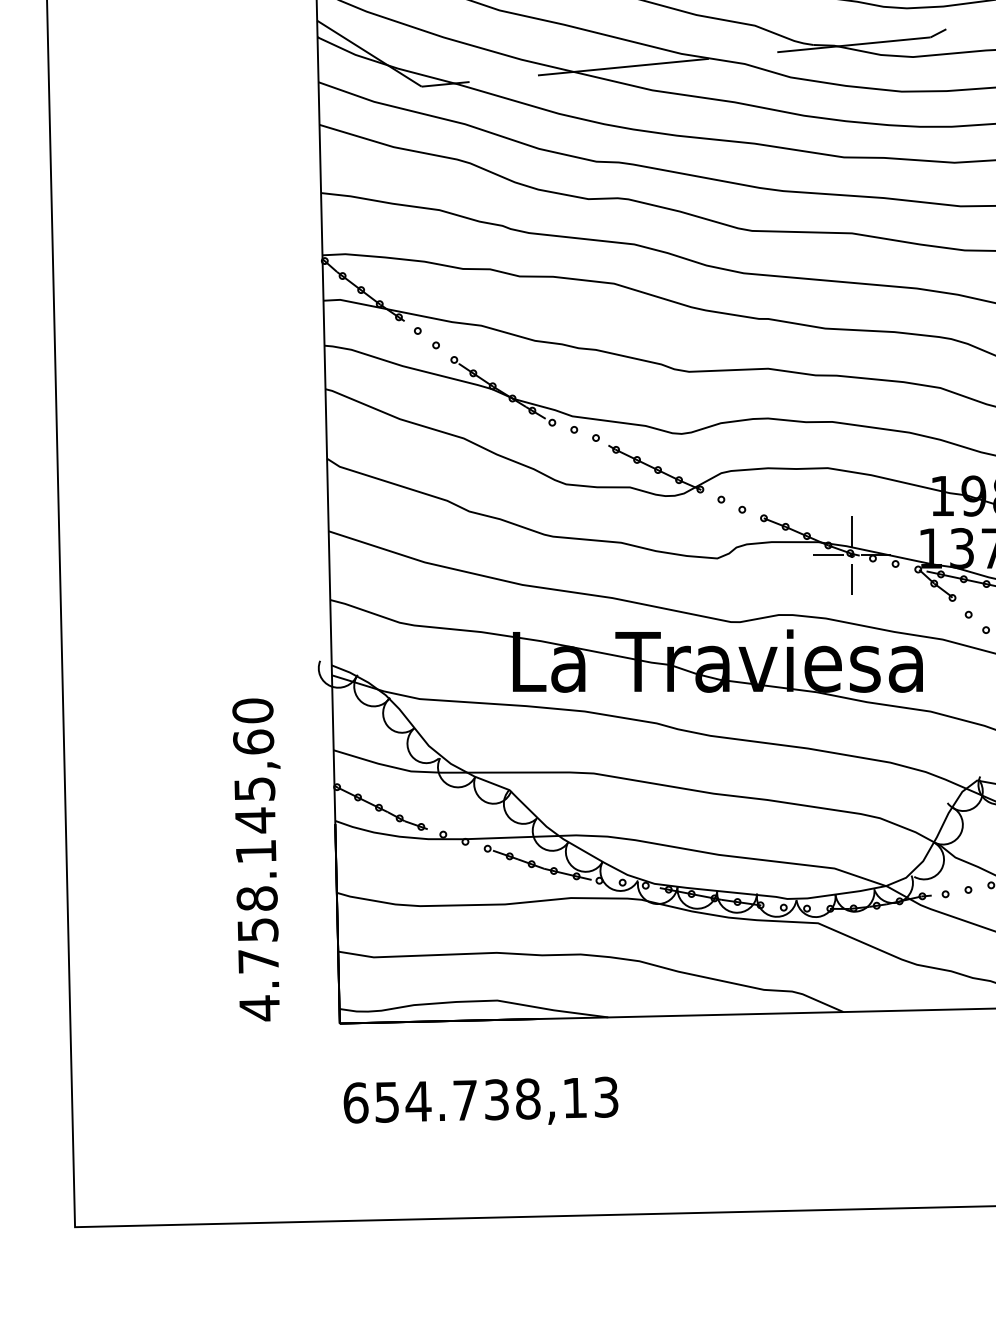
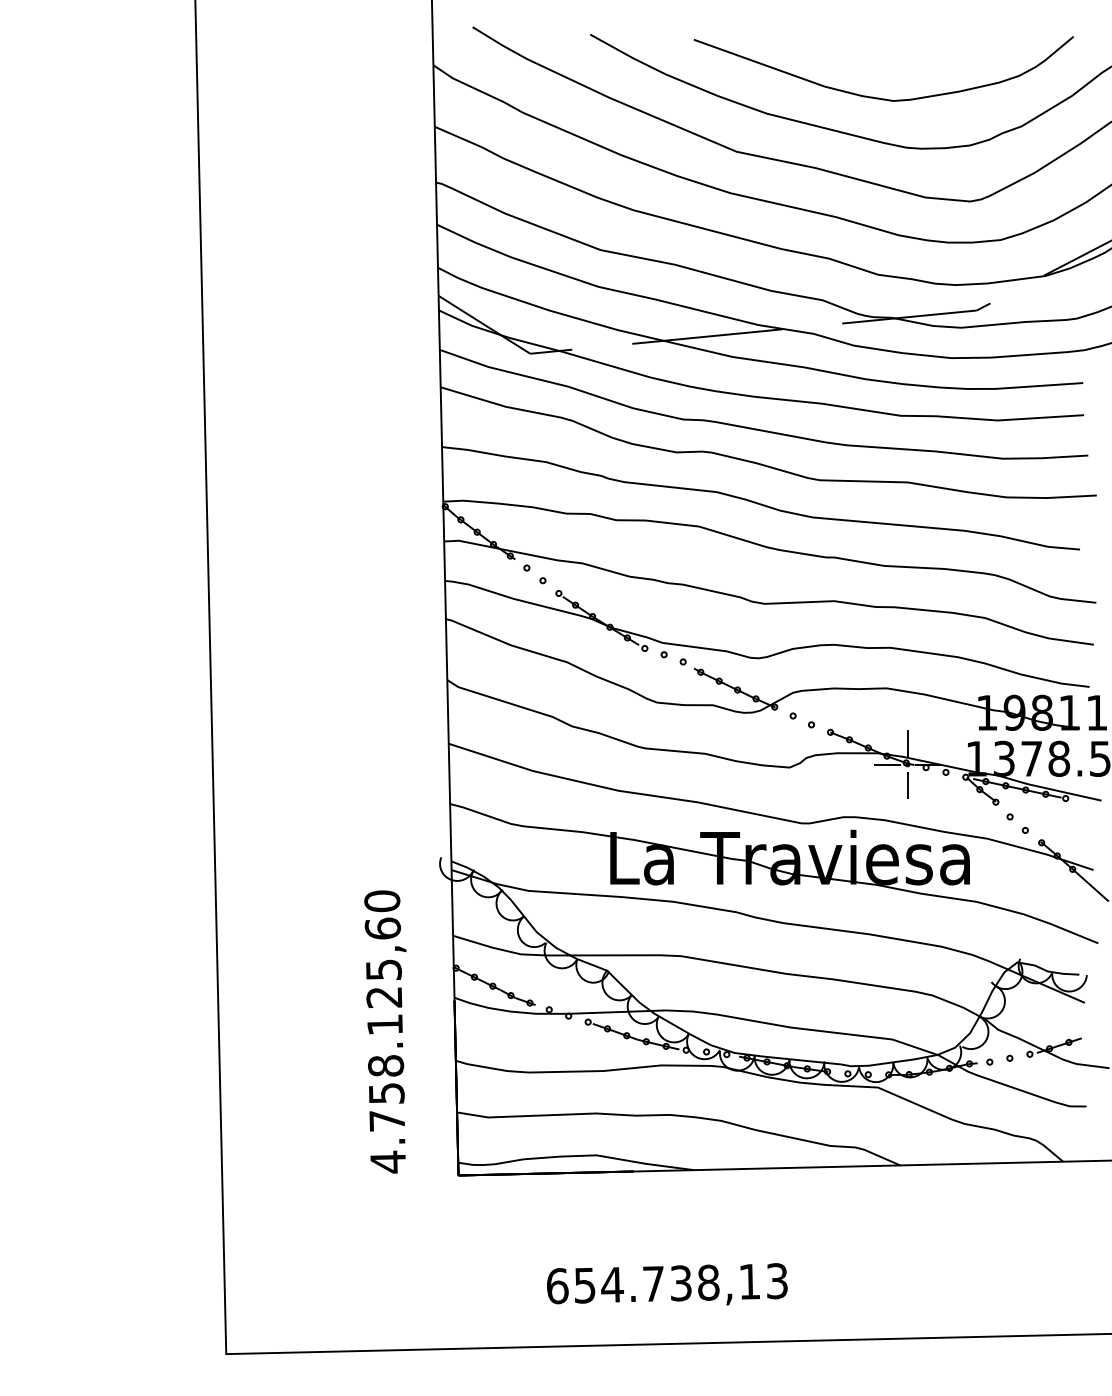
text: (255, 819) -> (384, 996), 4.758.145,60 -> 4.758.125,60
text: (481, 1101) -> (667, 1284), moved

